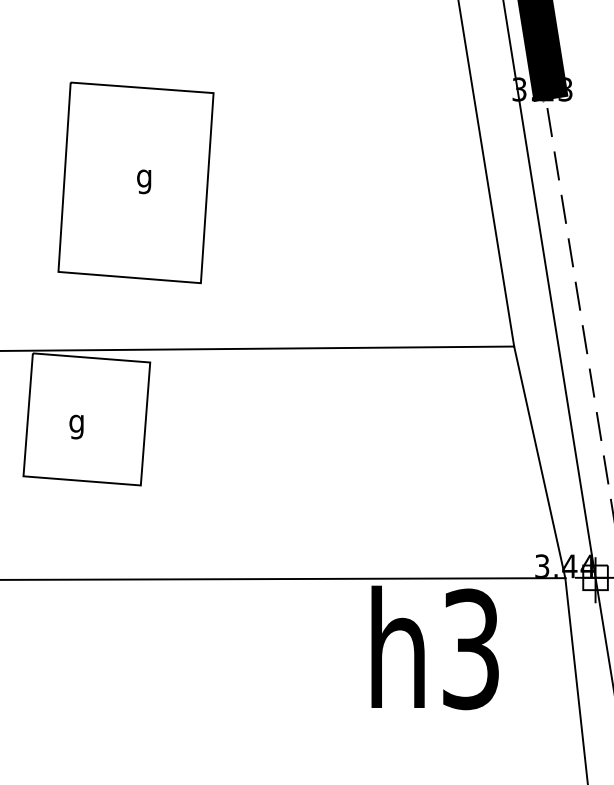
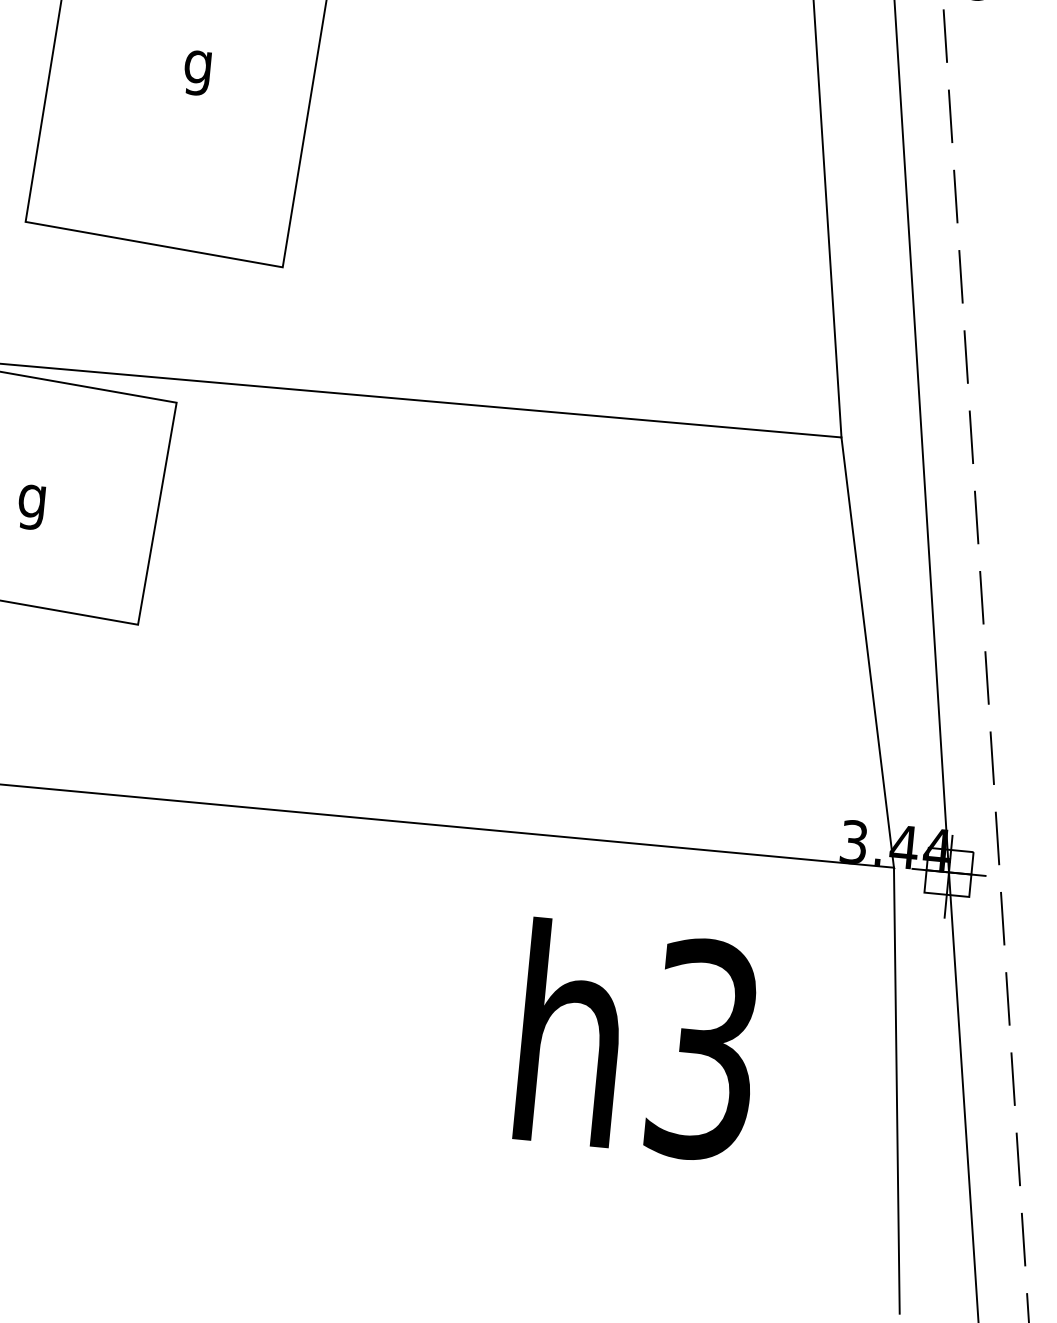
text: (434, 647) -> (637, 1040), moved

